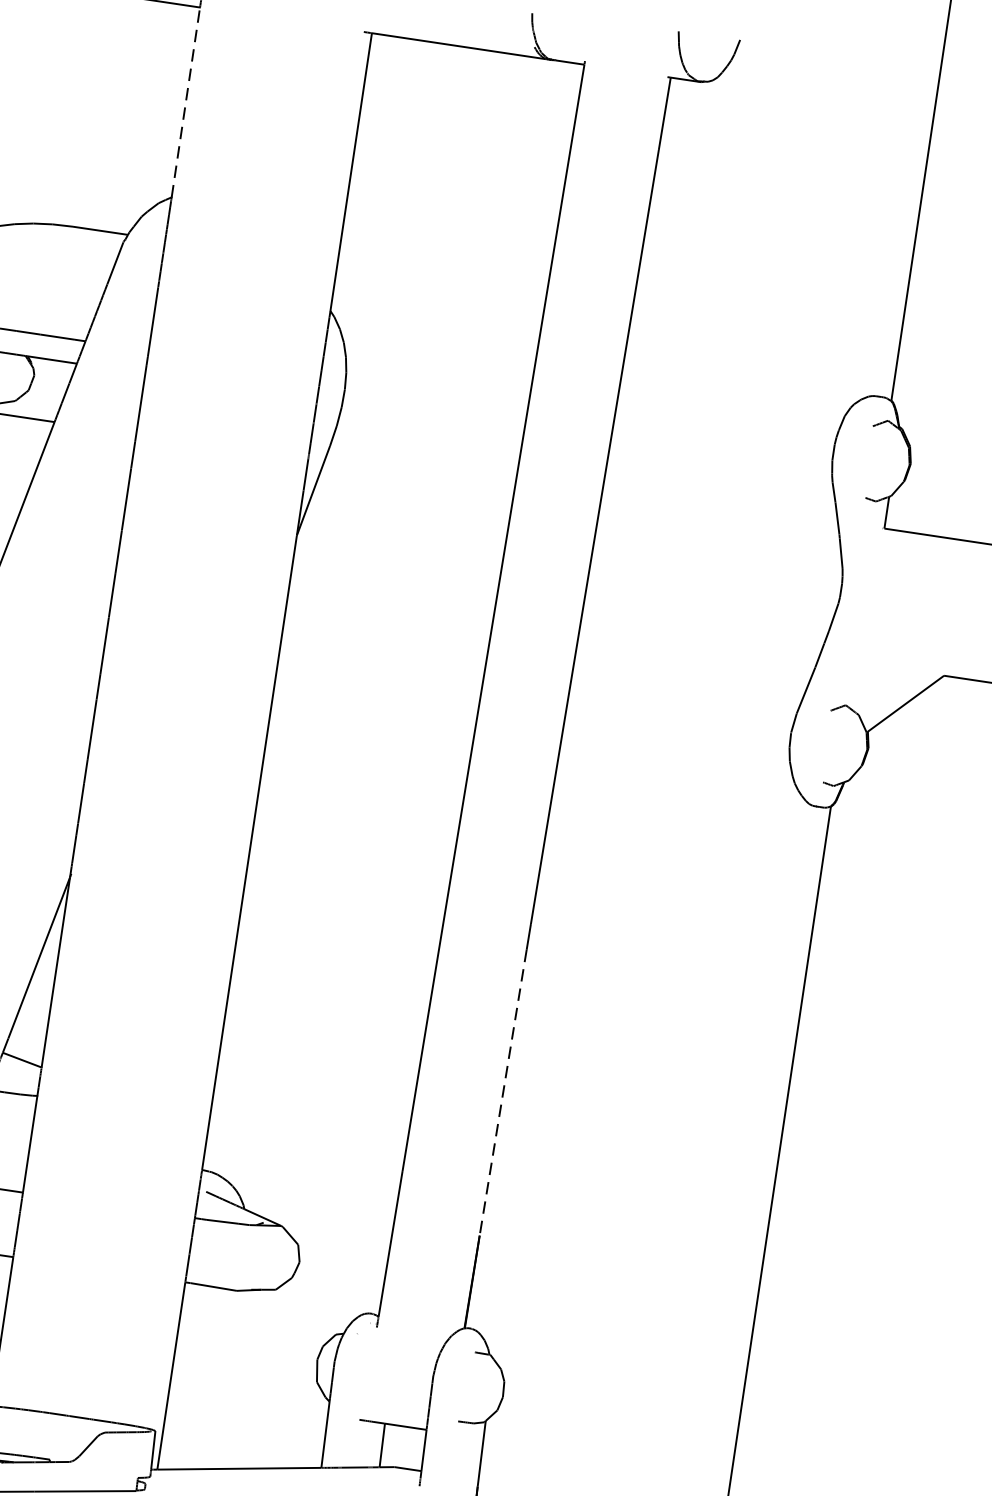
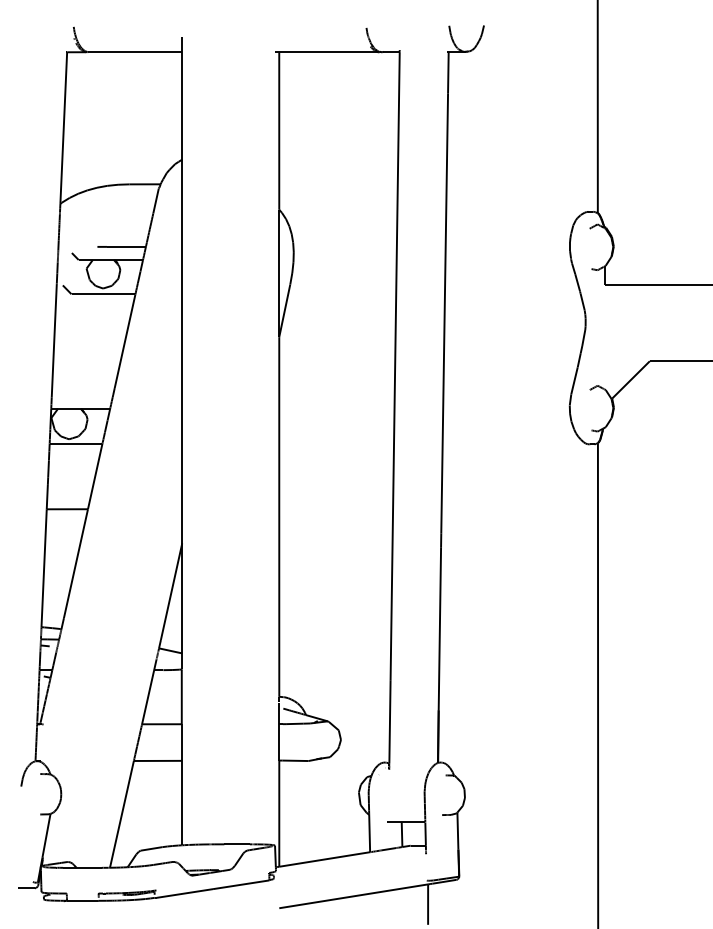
line: (185, 103) -> (181, 106), dashed -> solid
line: (502, 1093) -> (439, 629), dashed -> solid

